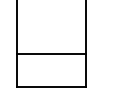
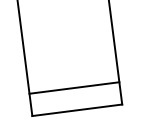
line: (50, 54) -> (73, 88), moved

